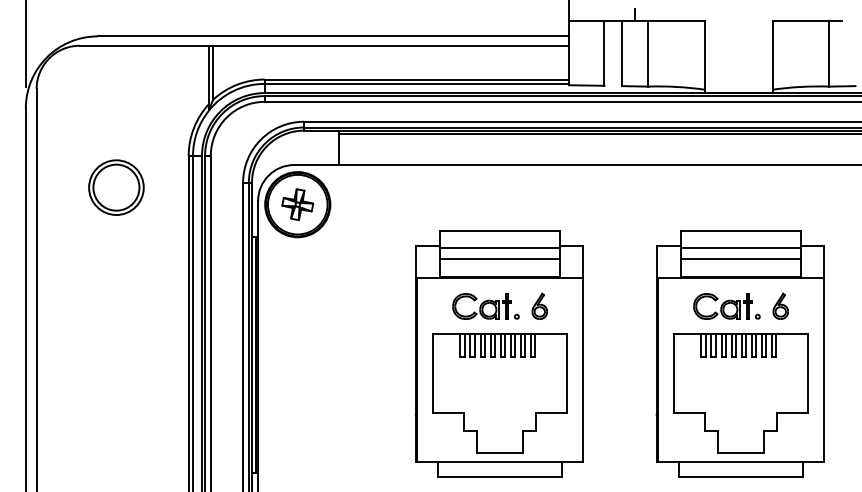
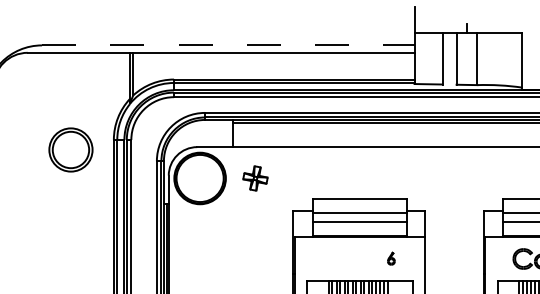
line: (333, 36) -> (228, 45), solid -> dashed
part: (116, 187) -> (71, 149), moved
part: (297, 204) -> (255, 178), moved
part: (539, 305) -> (391, 258), size x0.6
part: (485, 306) -> (348, 258), removed

